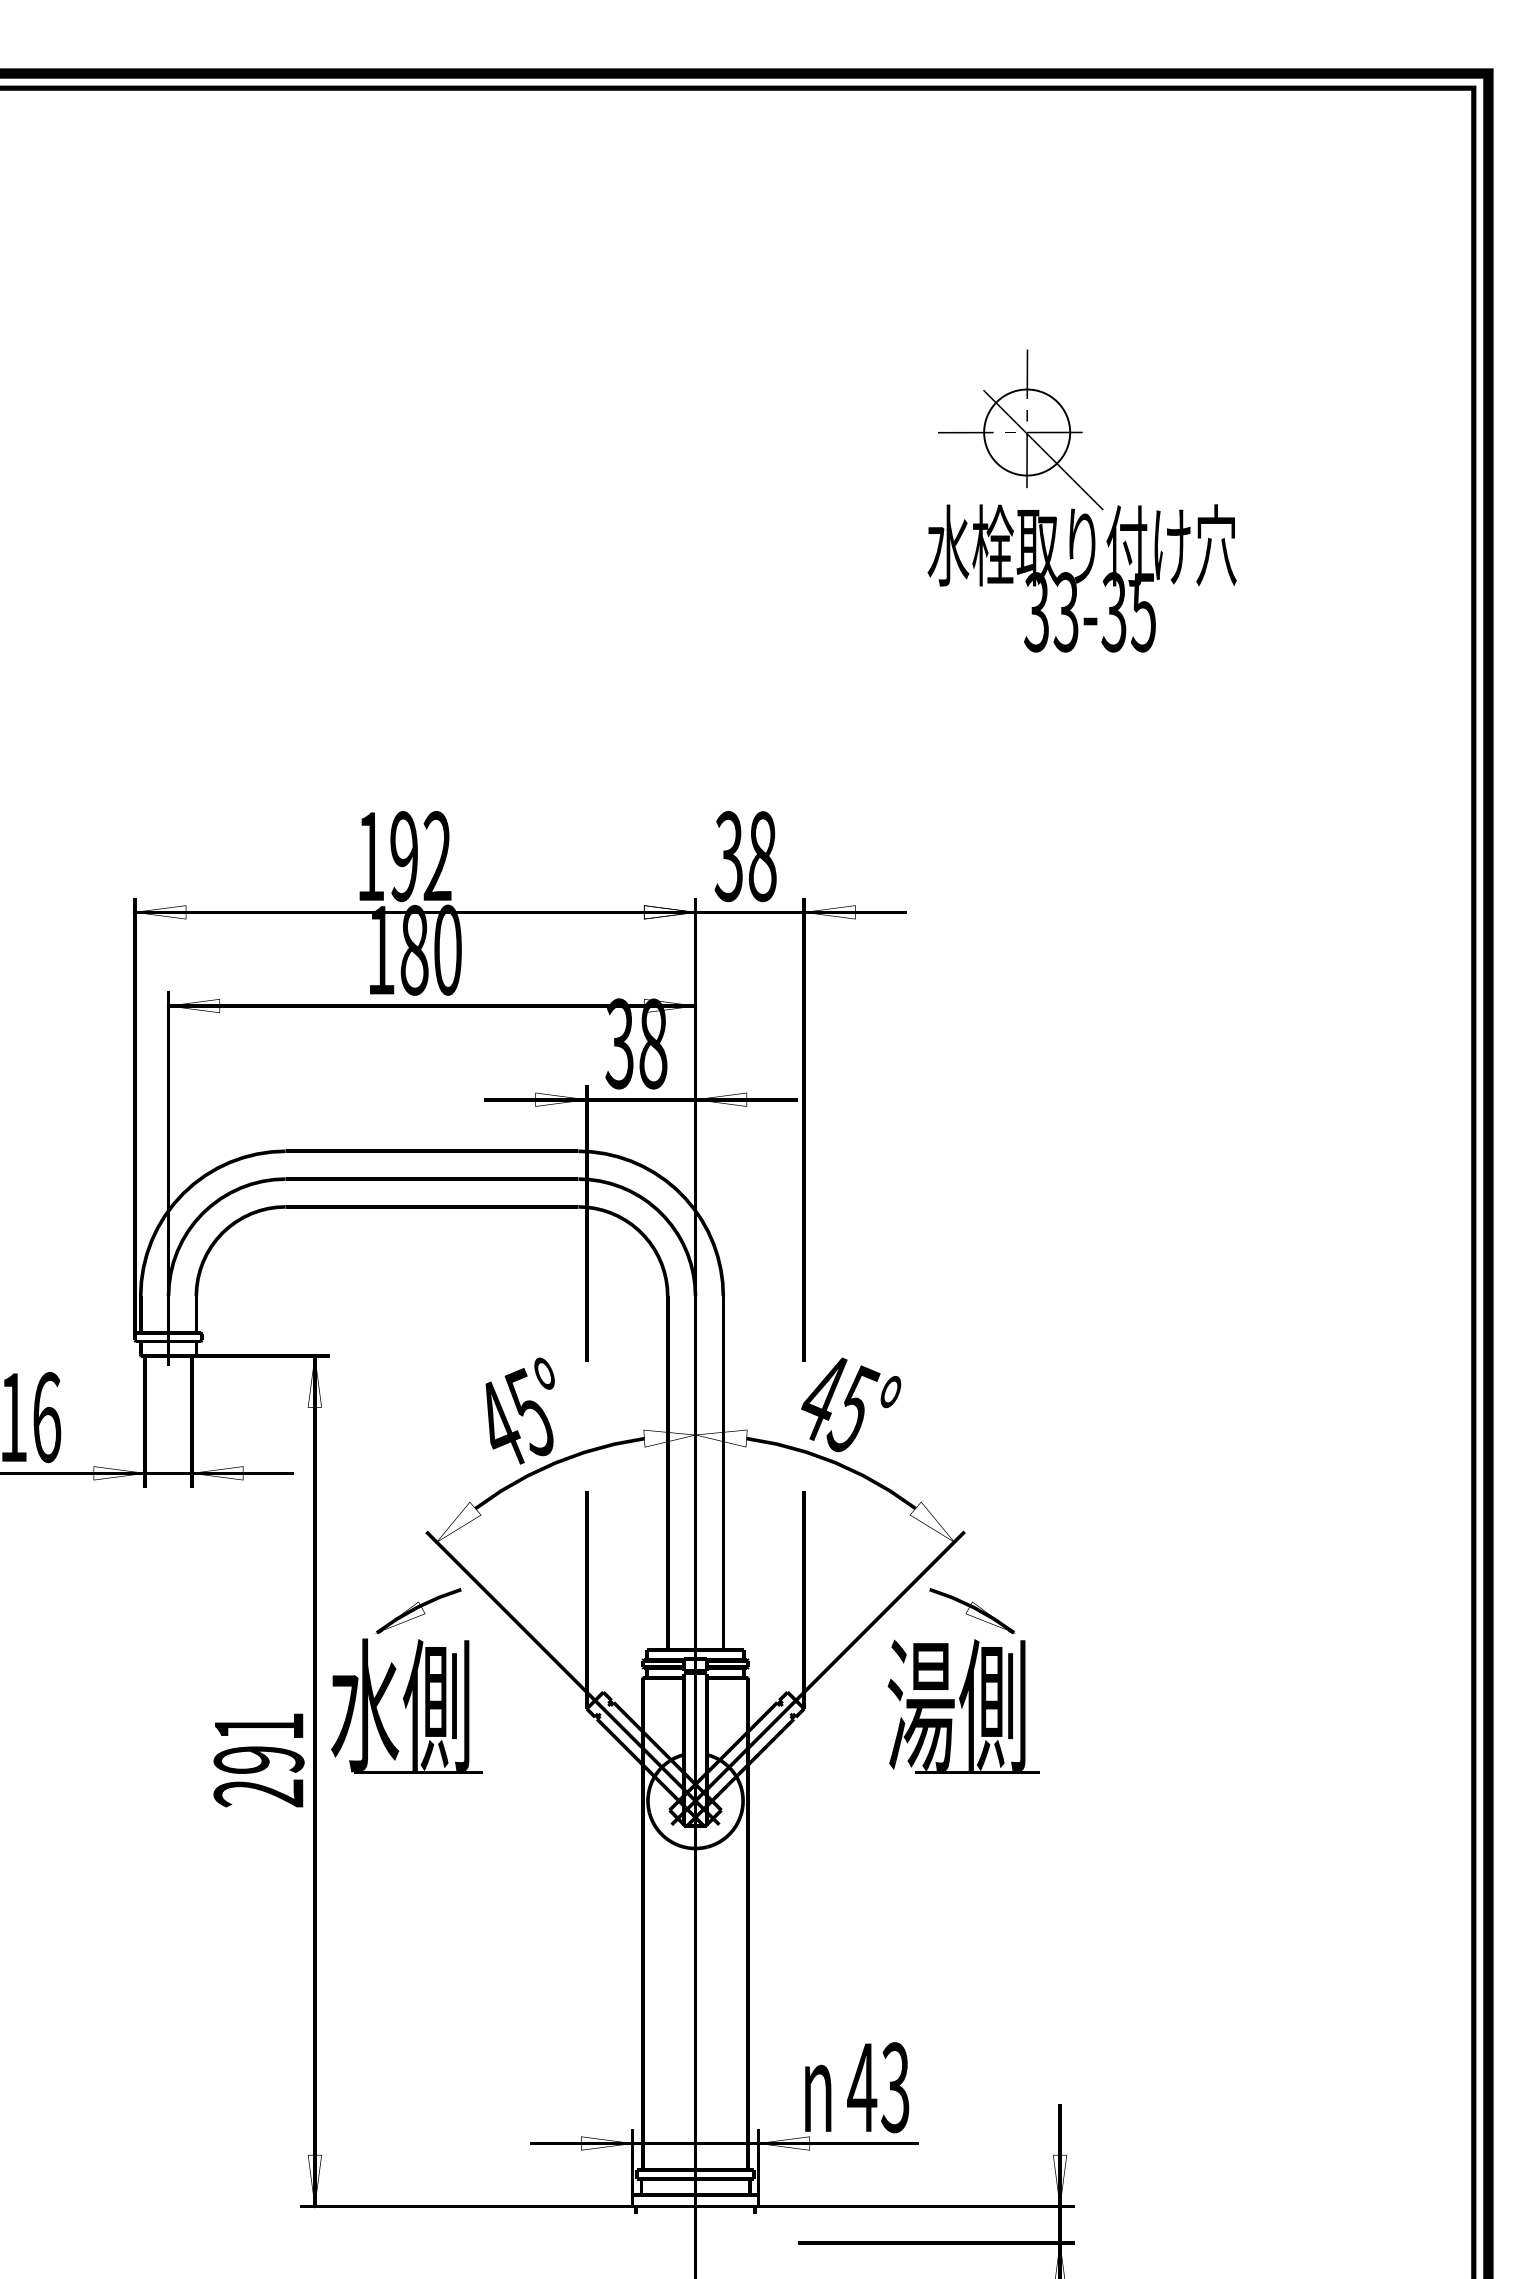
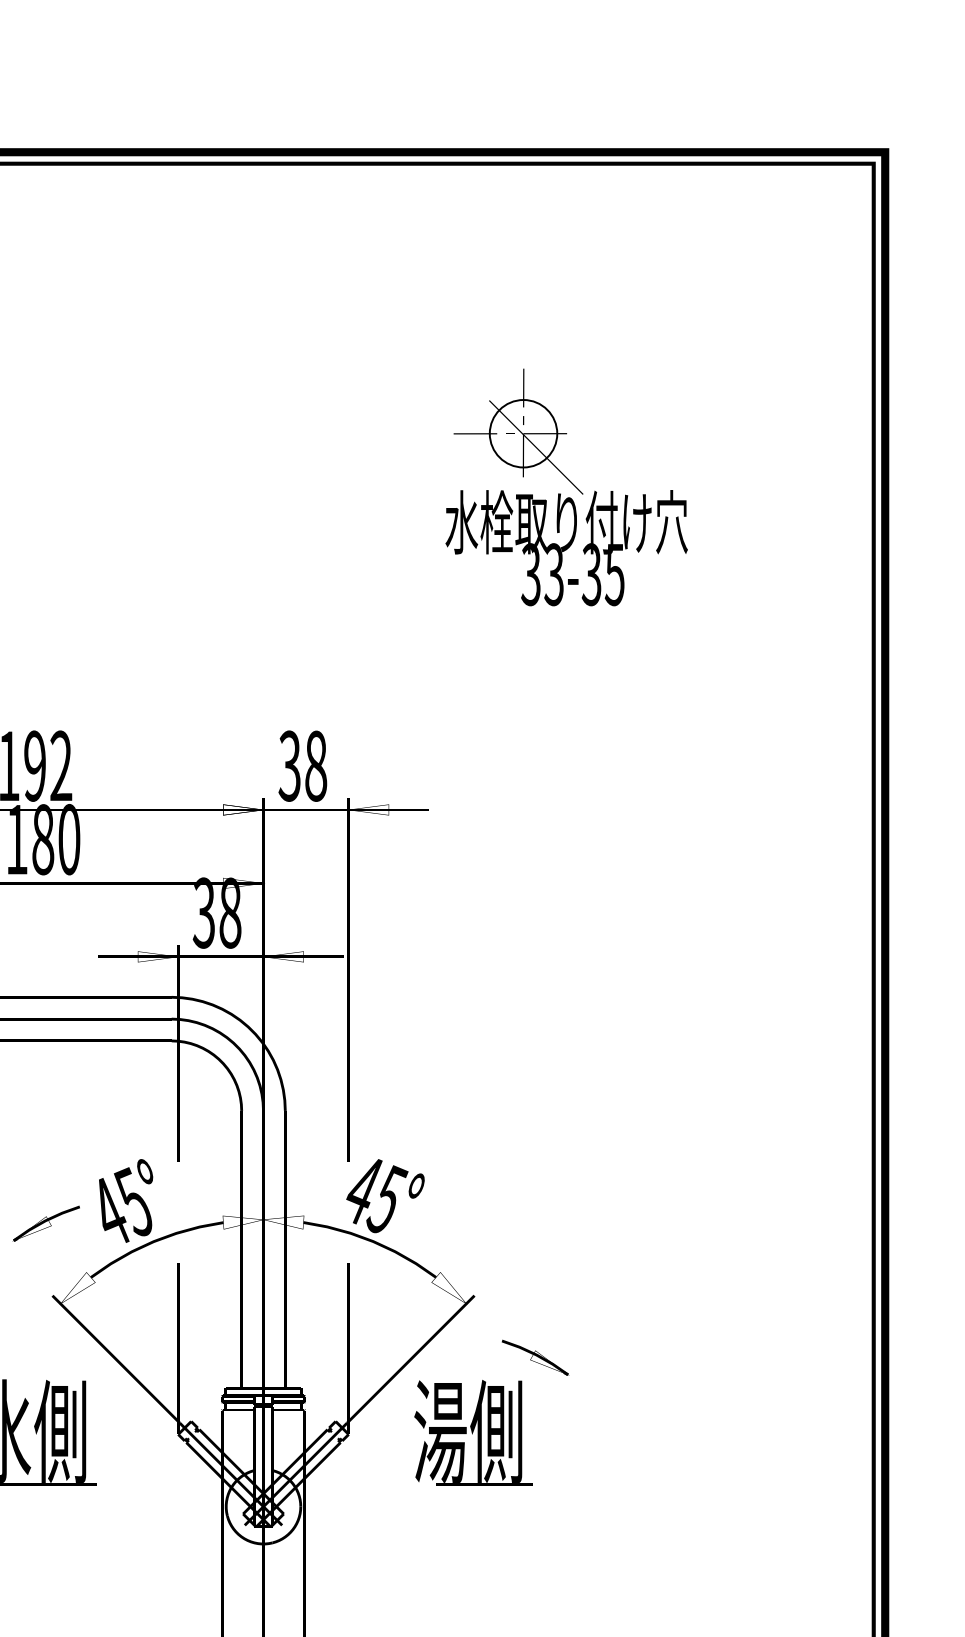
part: (972, 1610) -> (535, 1357), moved
part: (418, 1611) -> (46, 1224), moved

